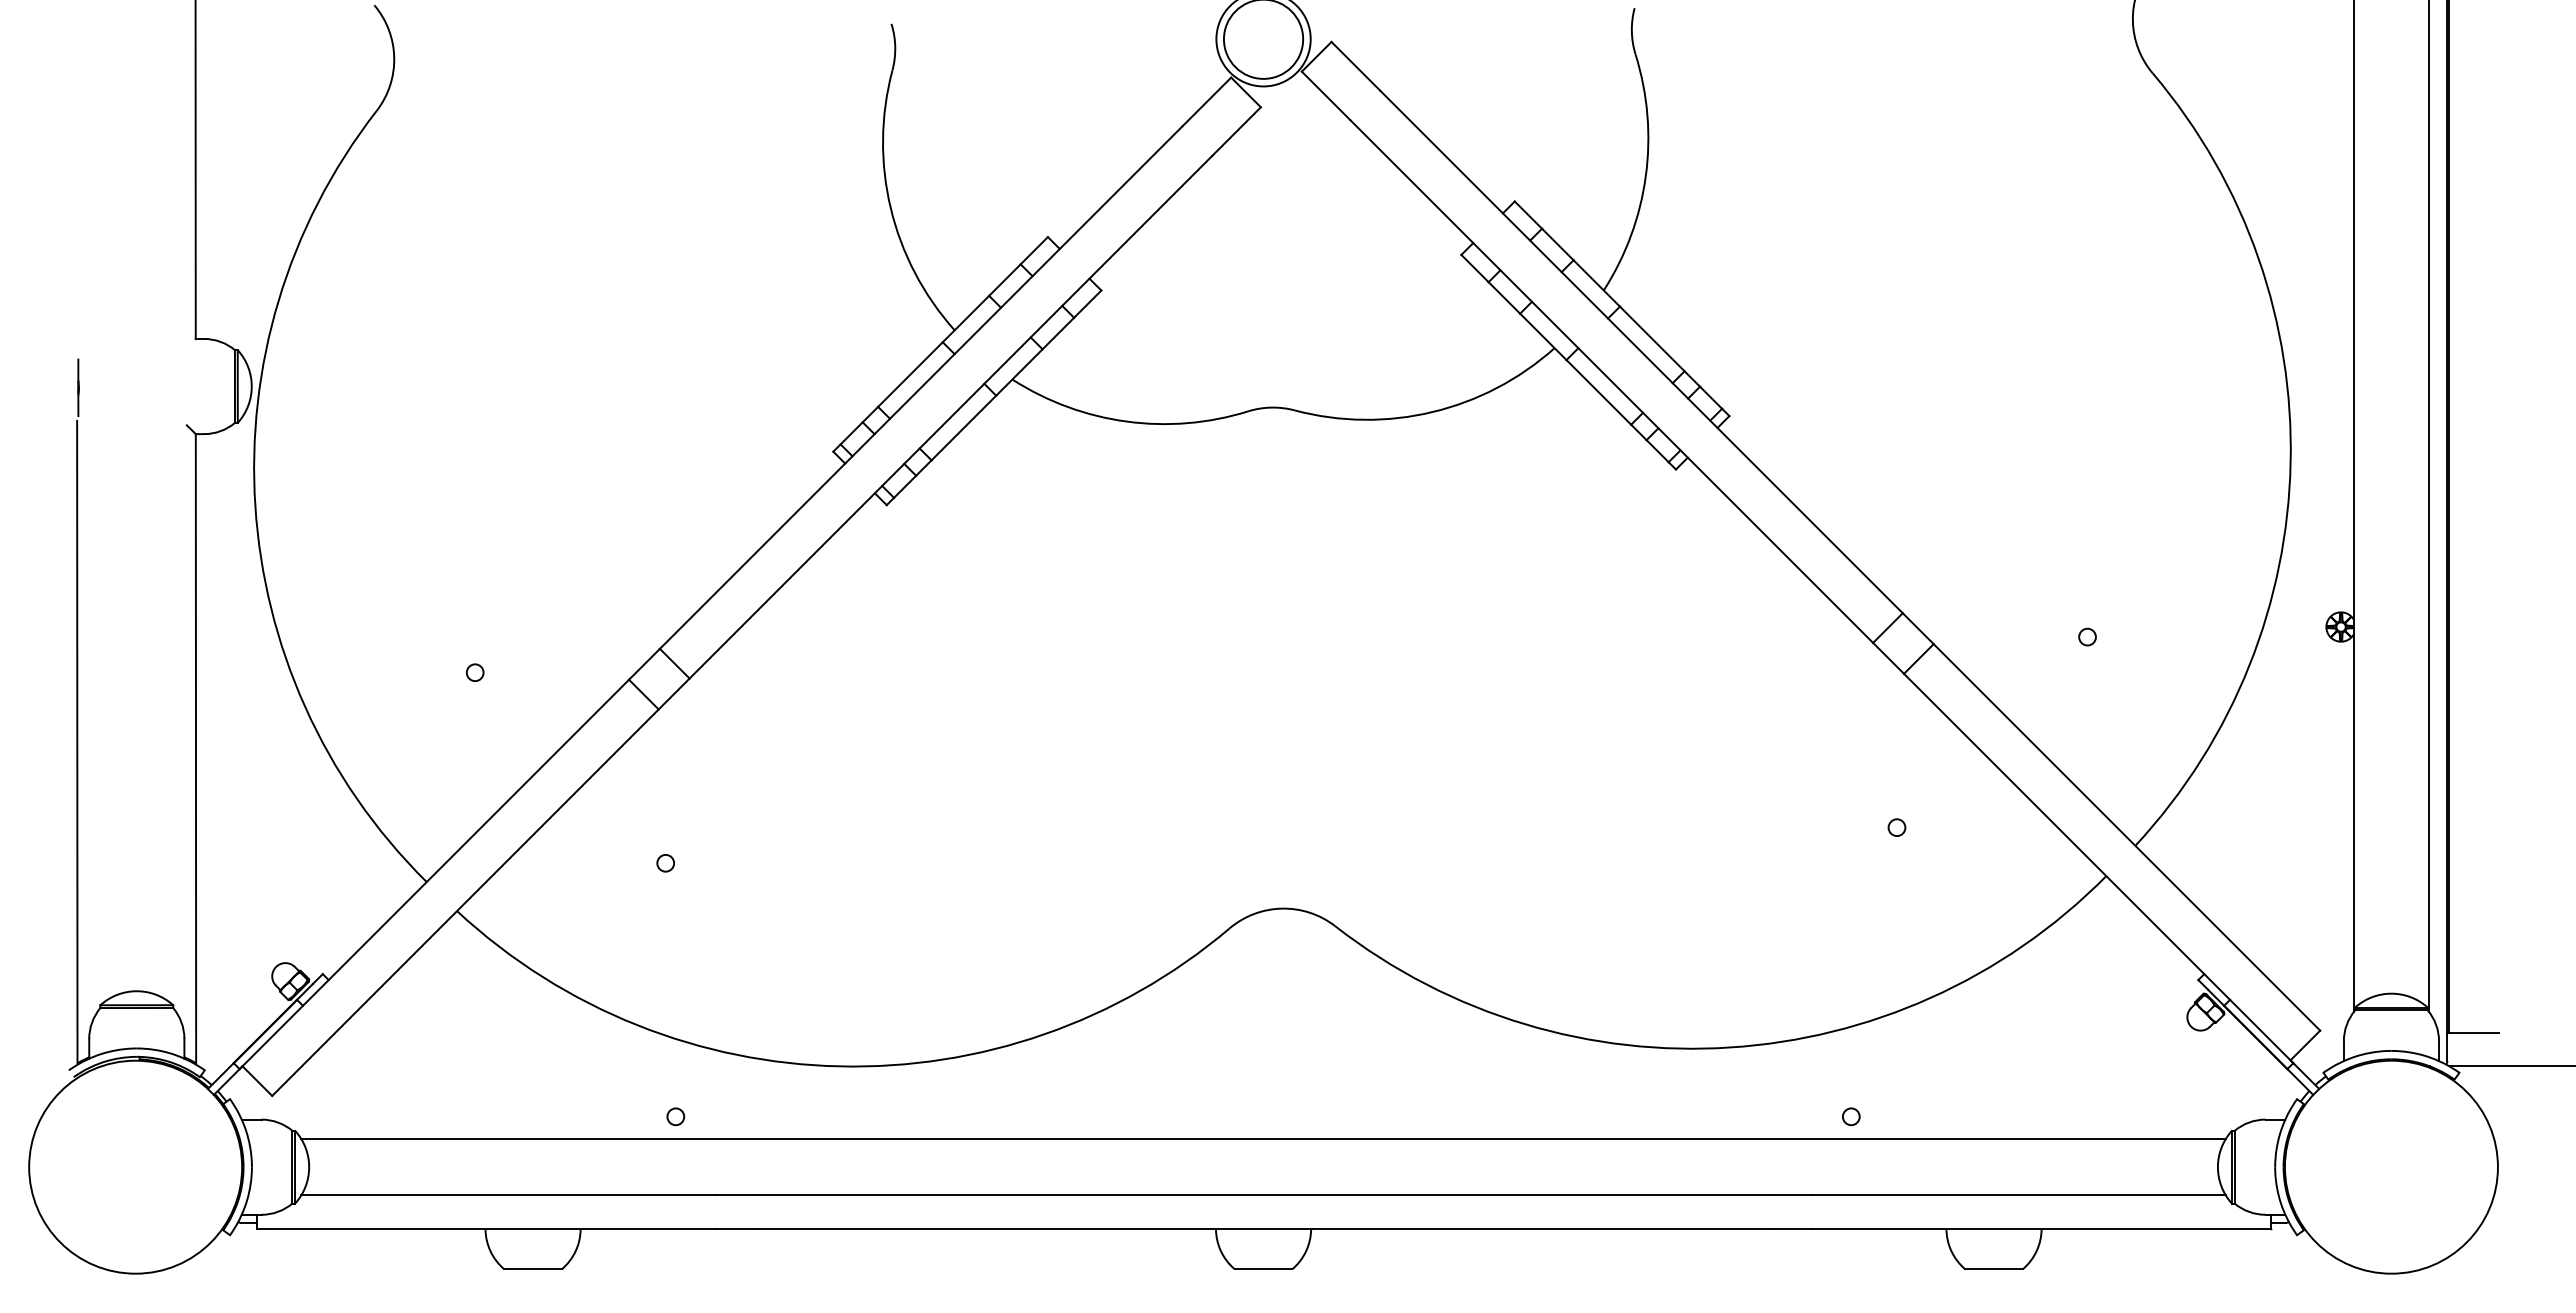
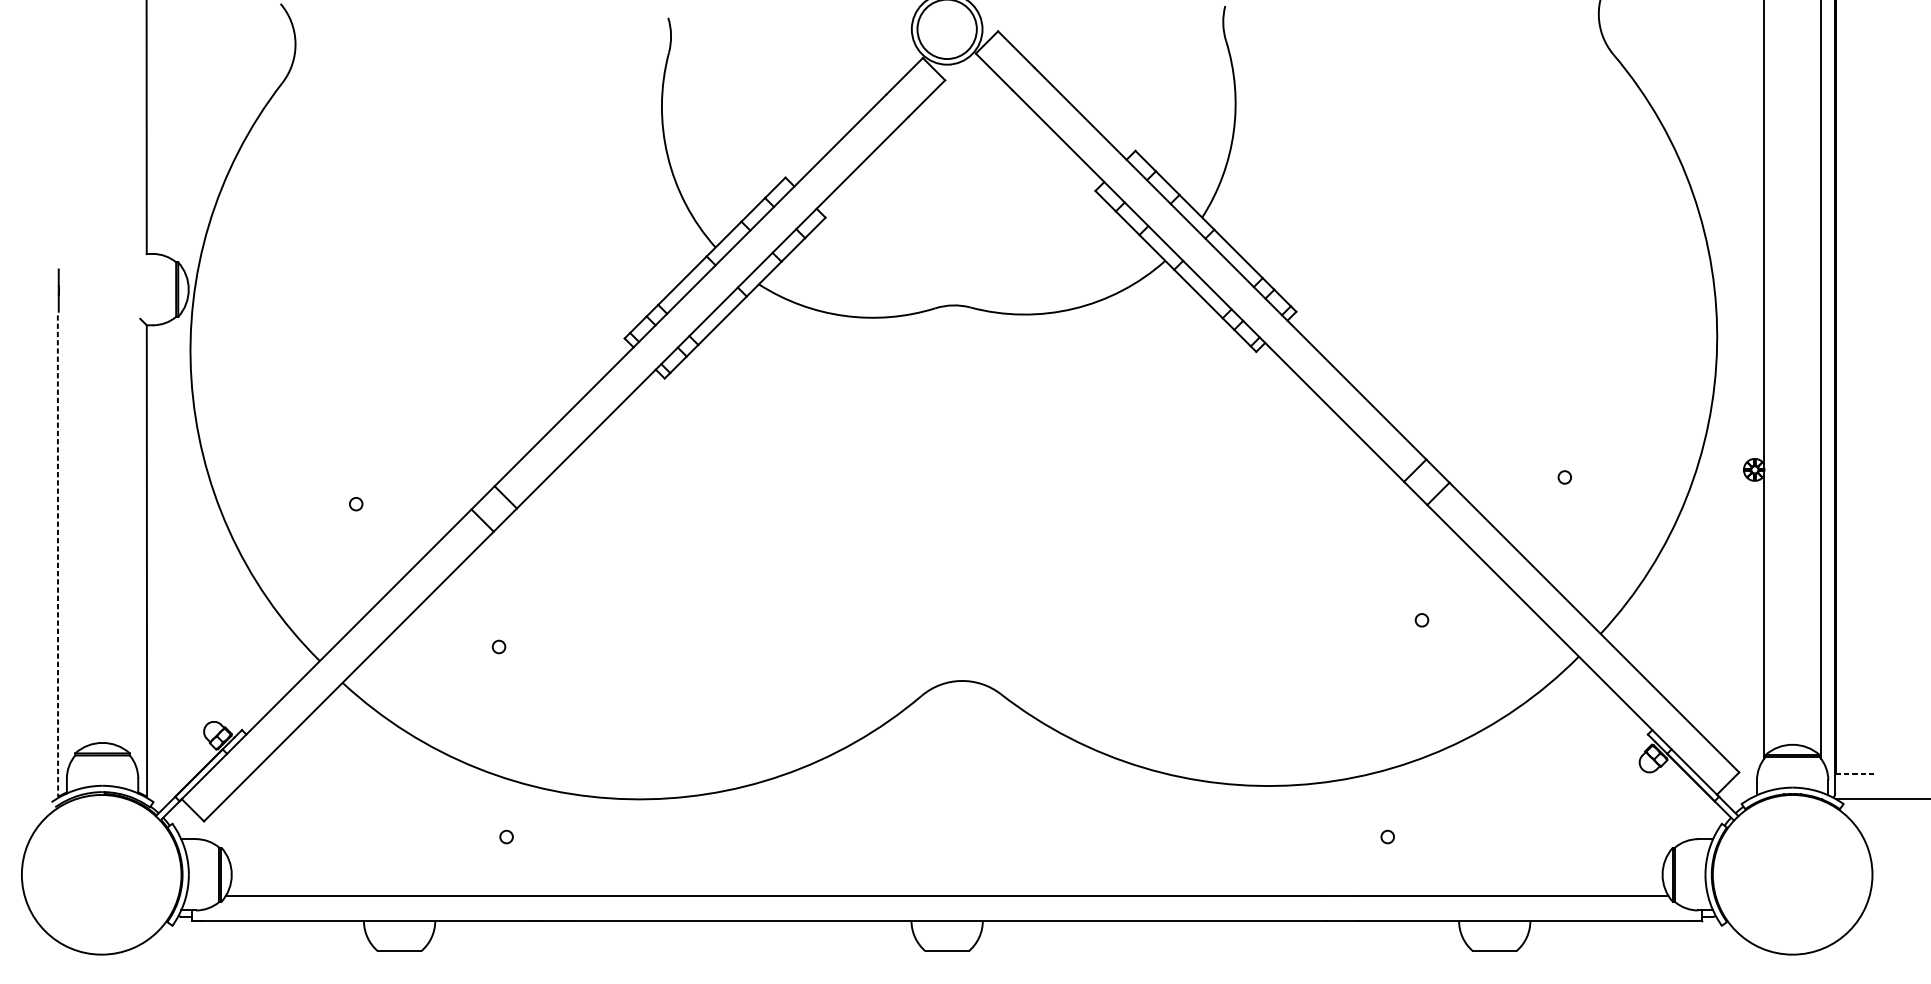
line: (77, 742) -> (58, 556), solid -> dashed
line: (2474, 1032) -> (1854, 773), solid -> dashed
line: (1263, 1139) -> (947, 854), removed

